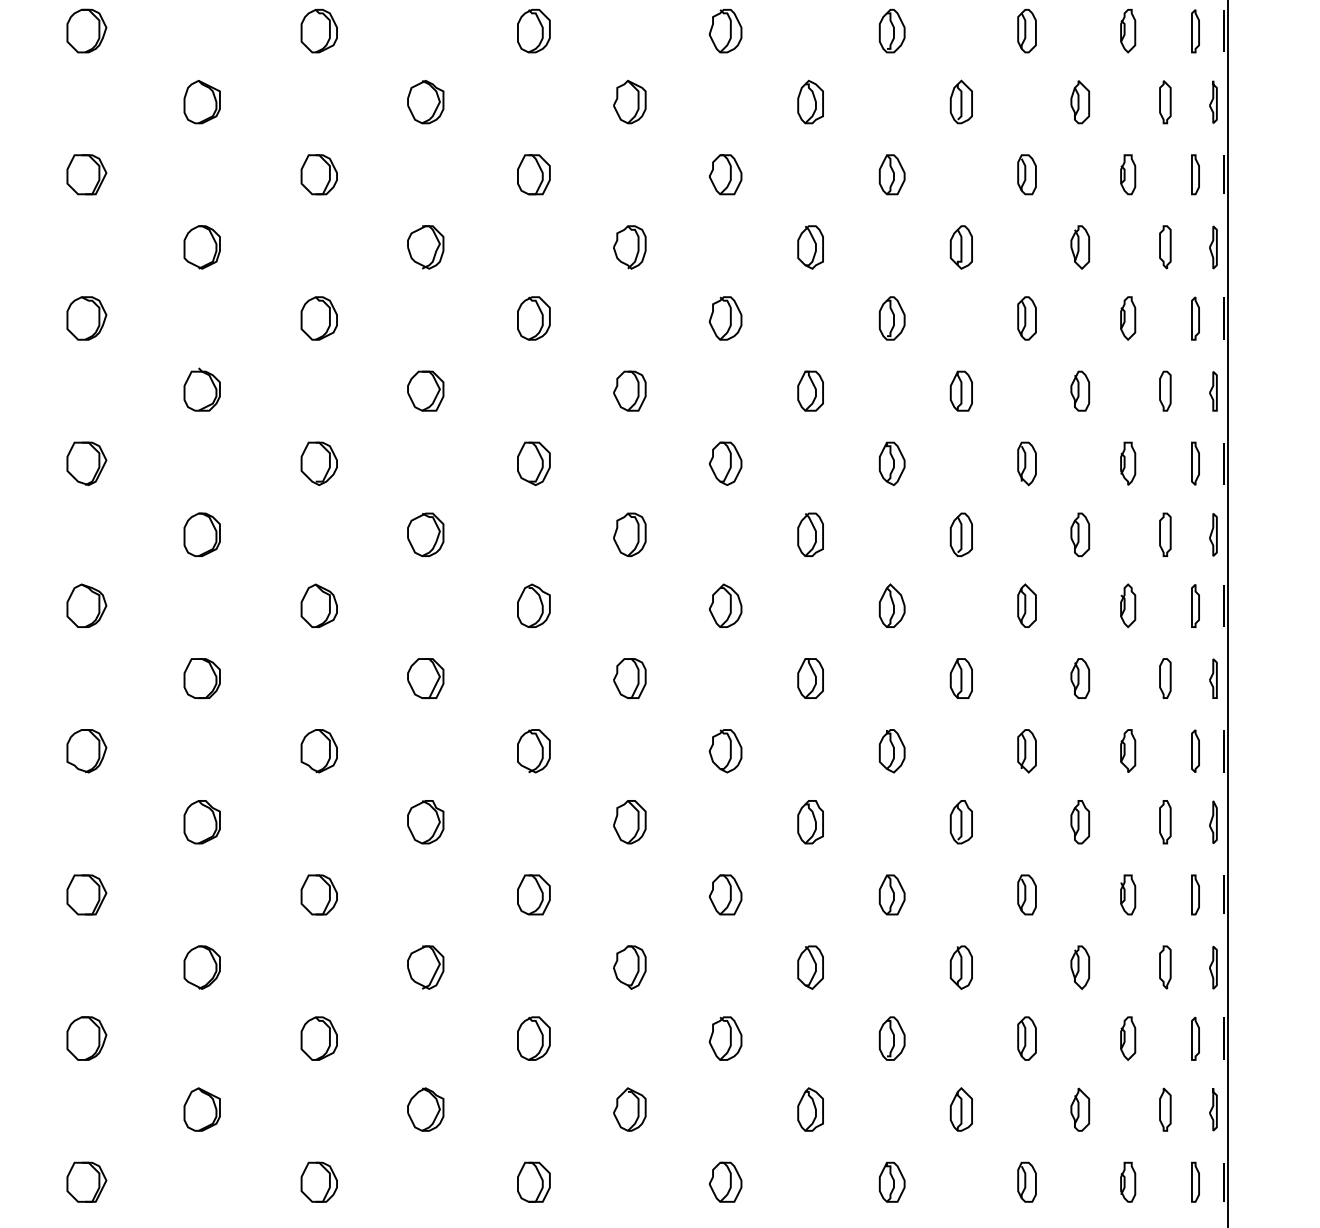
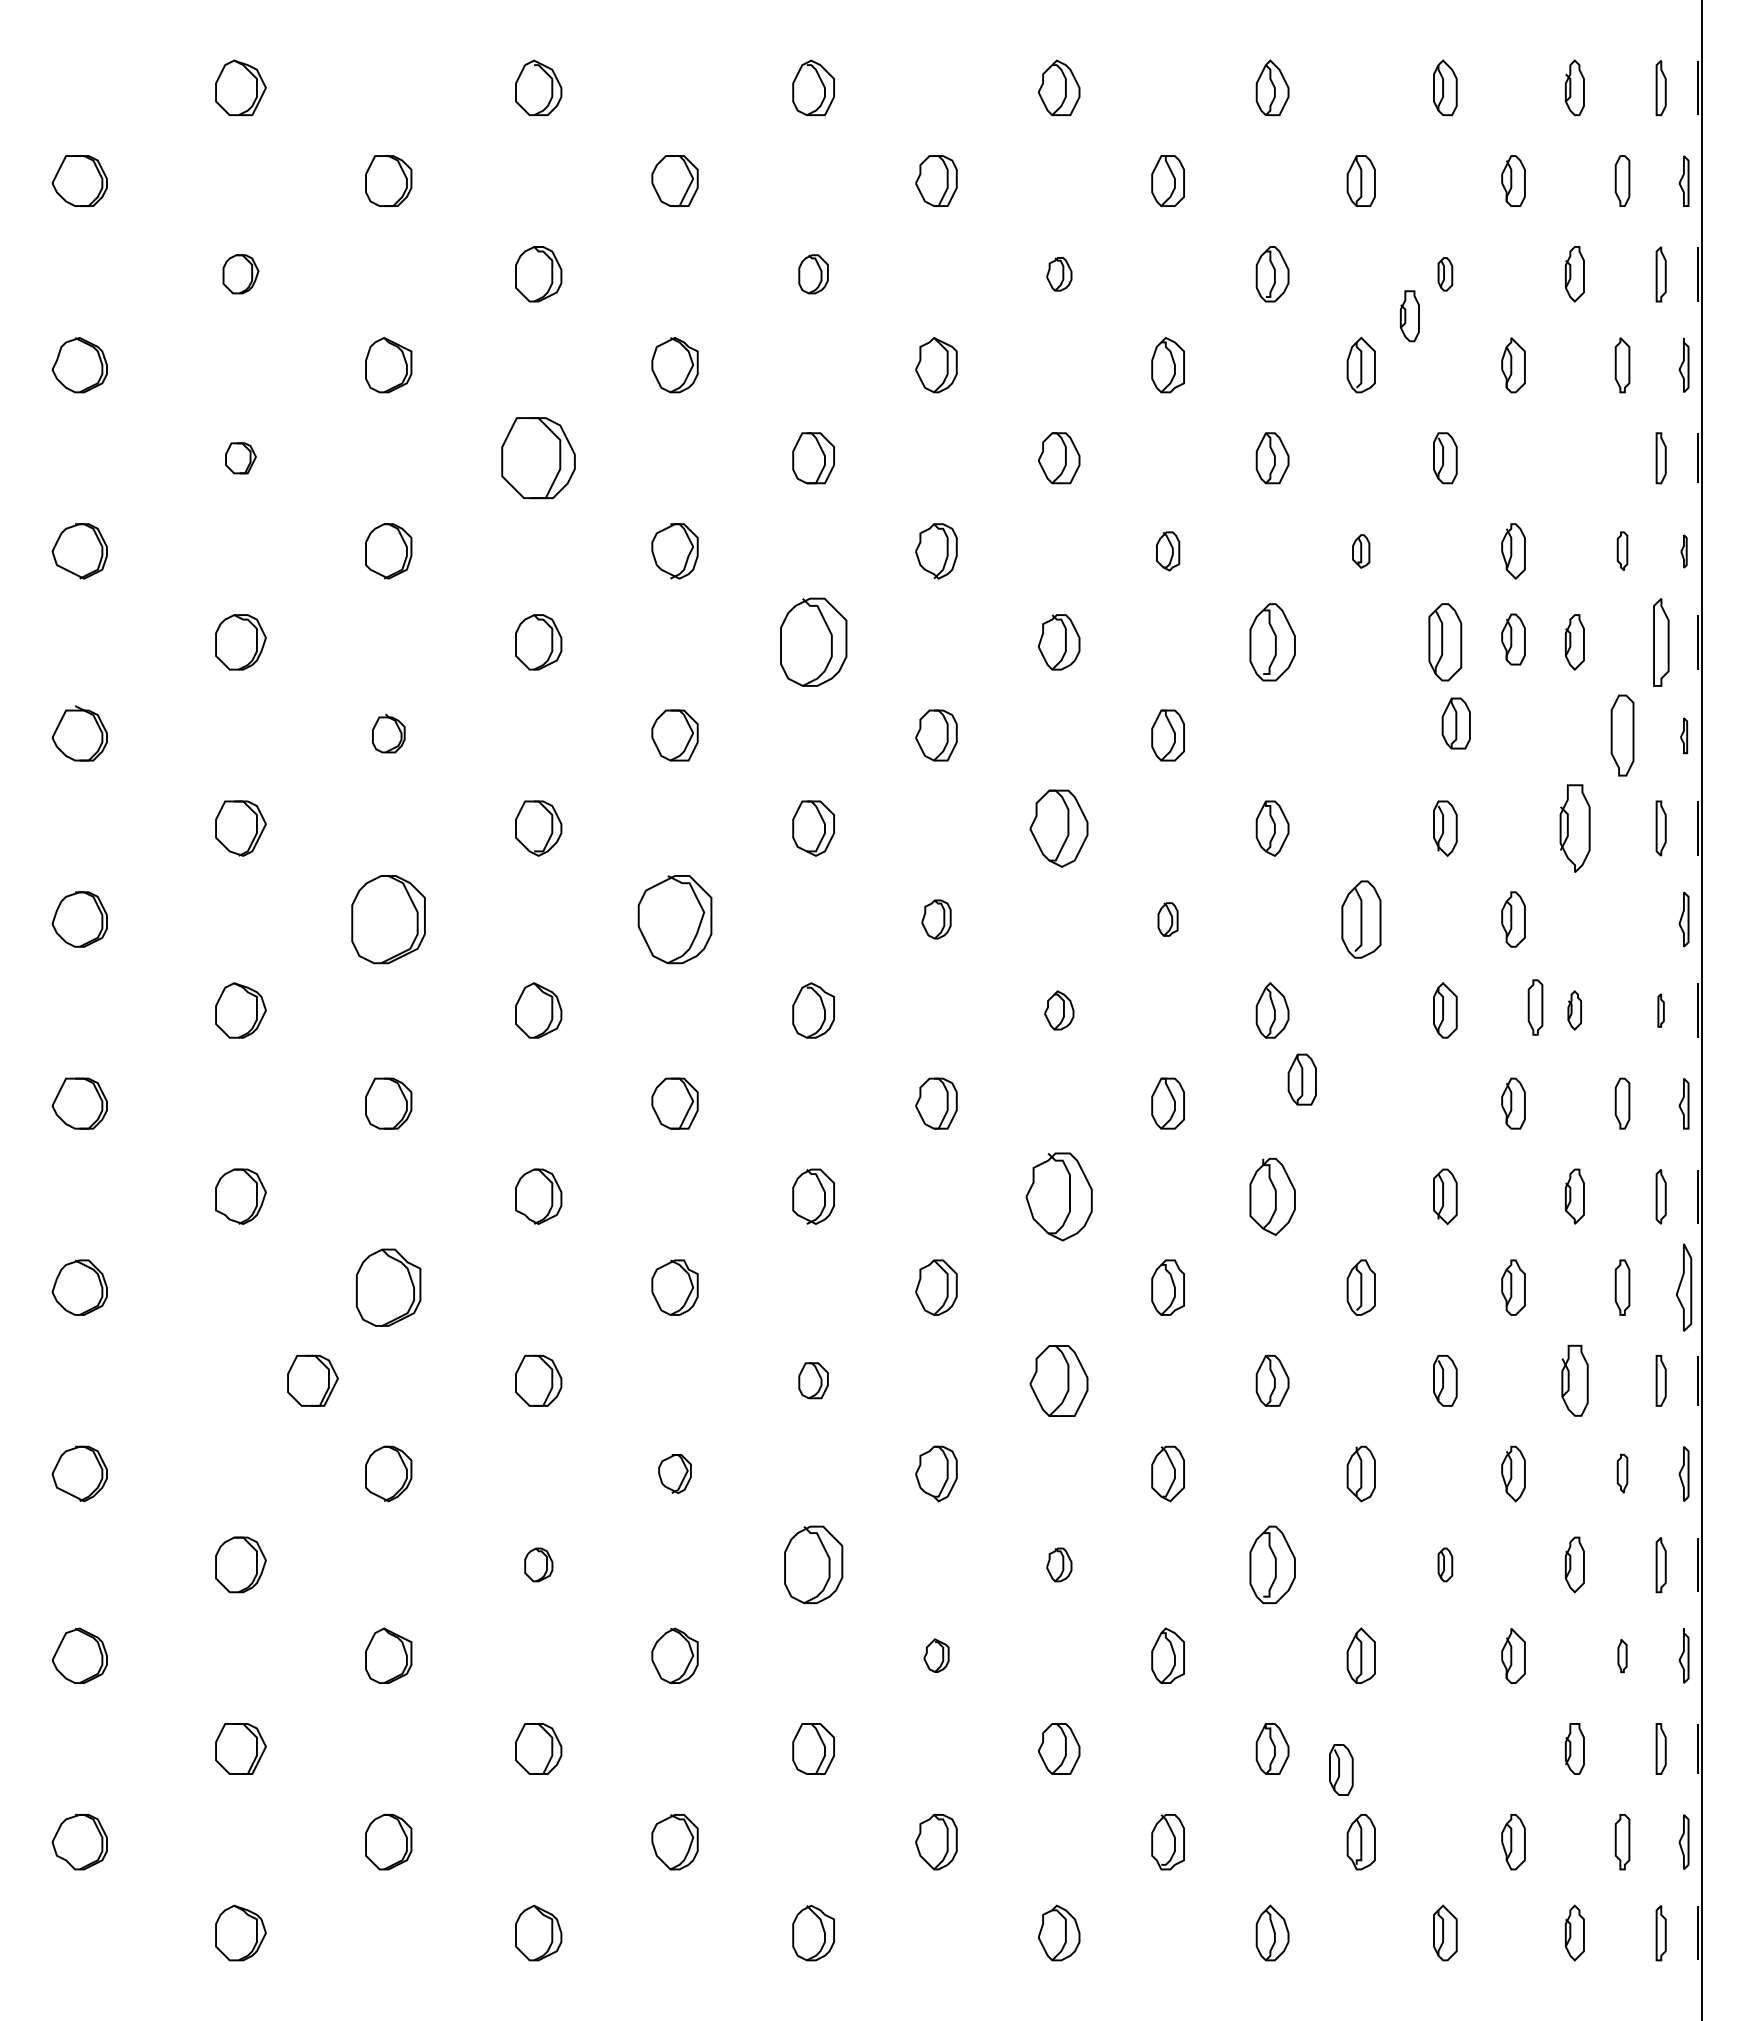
part: (86, 31) -> (240, 274), size x0.7
part: (533, 31) -> (813, 274), size x0.7
part: (725, 31) -> (1059, 274), size x0.6
part: (1027, 31) -> (1445, 274), size x0.6
part: (86, 174) -> (240, 458), size x0.6
part: (319, 174) -> (538, 458), size x1.6
part: (1127, 174) -> (1409, 316), moved
part: (810, 247) -> (1167, 551), size x0.7
part: (960, 247) -> (1360, 551), size x0.6
part: (1165, 247) -> (1622, 551), size x0.7
part: (1212, 247) -> (1683, 551), size x0.6
part: (533, 318) -> (813, 642), size x1.6
part: (892, 318) -> (1272, 642), size x1.4
part: (1027, 318) -> (1445, 642), size x1.4
part: (1194, 318) -> (1660, 642), size x1.6
part: (202, 389) -> (388, 733), size x0.7
part: (960, 391) -> (1455, 723), moved
part: (1080, 391) -> (1513, 639), moved
part: (1165, 391) -> (1622, 735), size x1.6
part: (1212, 391) -> (1683, 735), size x0.7
part: (725, 463) -> (1059, 828), size x1.4
part: (1127, 463) -> (1574, 828), size x1.6
part: (202, 534) -> (388, 919), size x1.6
part: (425, 534) -> (674, 919), size x1.6
part: (629, 534) -> (936, 919), size x0.7
part: (810, 534) -> (1167, 919), size x0.6
part: (960, 534) -> (1360, 919), size x1.4
part: (1165, 534) -> (1535, 1007), moved
part: (725, 605) -> (1059, 1010), size x0.7
part: (1127, 605) -> (1574, 1010), size x0.7
part: (1194, 605) -> (1660, 1010), size x0.6
part: (960, 678) -> (1301, 1079), moved
part: (725, 751) -> (1058, 1196), size x1.6
part: (892, 751) -> (1272, 1196), size x1.4
part: (202, 822) -> (388, 1287), size x1.4
part: (1212, 822) -> (1683, 1287), size x1.6
part: (86, 894) -> (312, 1380), moved
part: (533, 894) -> (813, 1380), size x0.7
part: (725, 894) -> (1059, 1380), size x1.4
part: (1127, 894) -> (1574, 1380), size x1.4
part: (425, 967) -> (674, 1473), size x0.7
part: (1165, 967) -> (1622, 1473), size x0.7
part: (319, 1038) -> (538, 1564), size x0.6
part: (533, 1038) -> (813, 1564), size x1.4
part: (725, 1038) -> (1059, 1564), size x0.6
part: (892, 1038) -> (1272, 1564), size x1.4
part: (1027, 1038) -> (1445, 1564), size x0.6
part: (629, 1109) -> (936, 1655), size x0.6
part: (1165, 1109) -> (1622, 1655), size x0.6
part: (1027, 1181) -> (1341, 1769), moved

